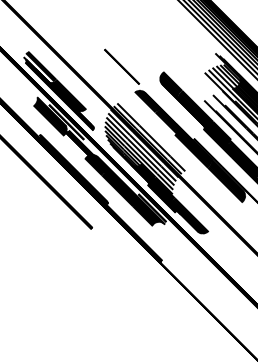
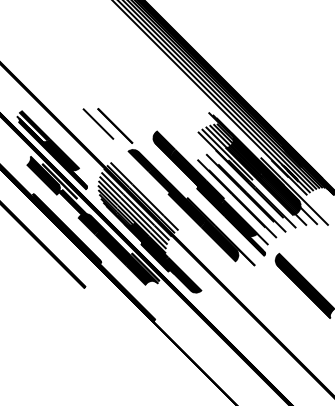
line: (105, 64) -> (98, 123), added

